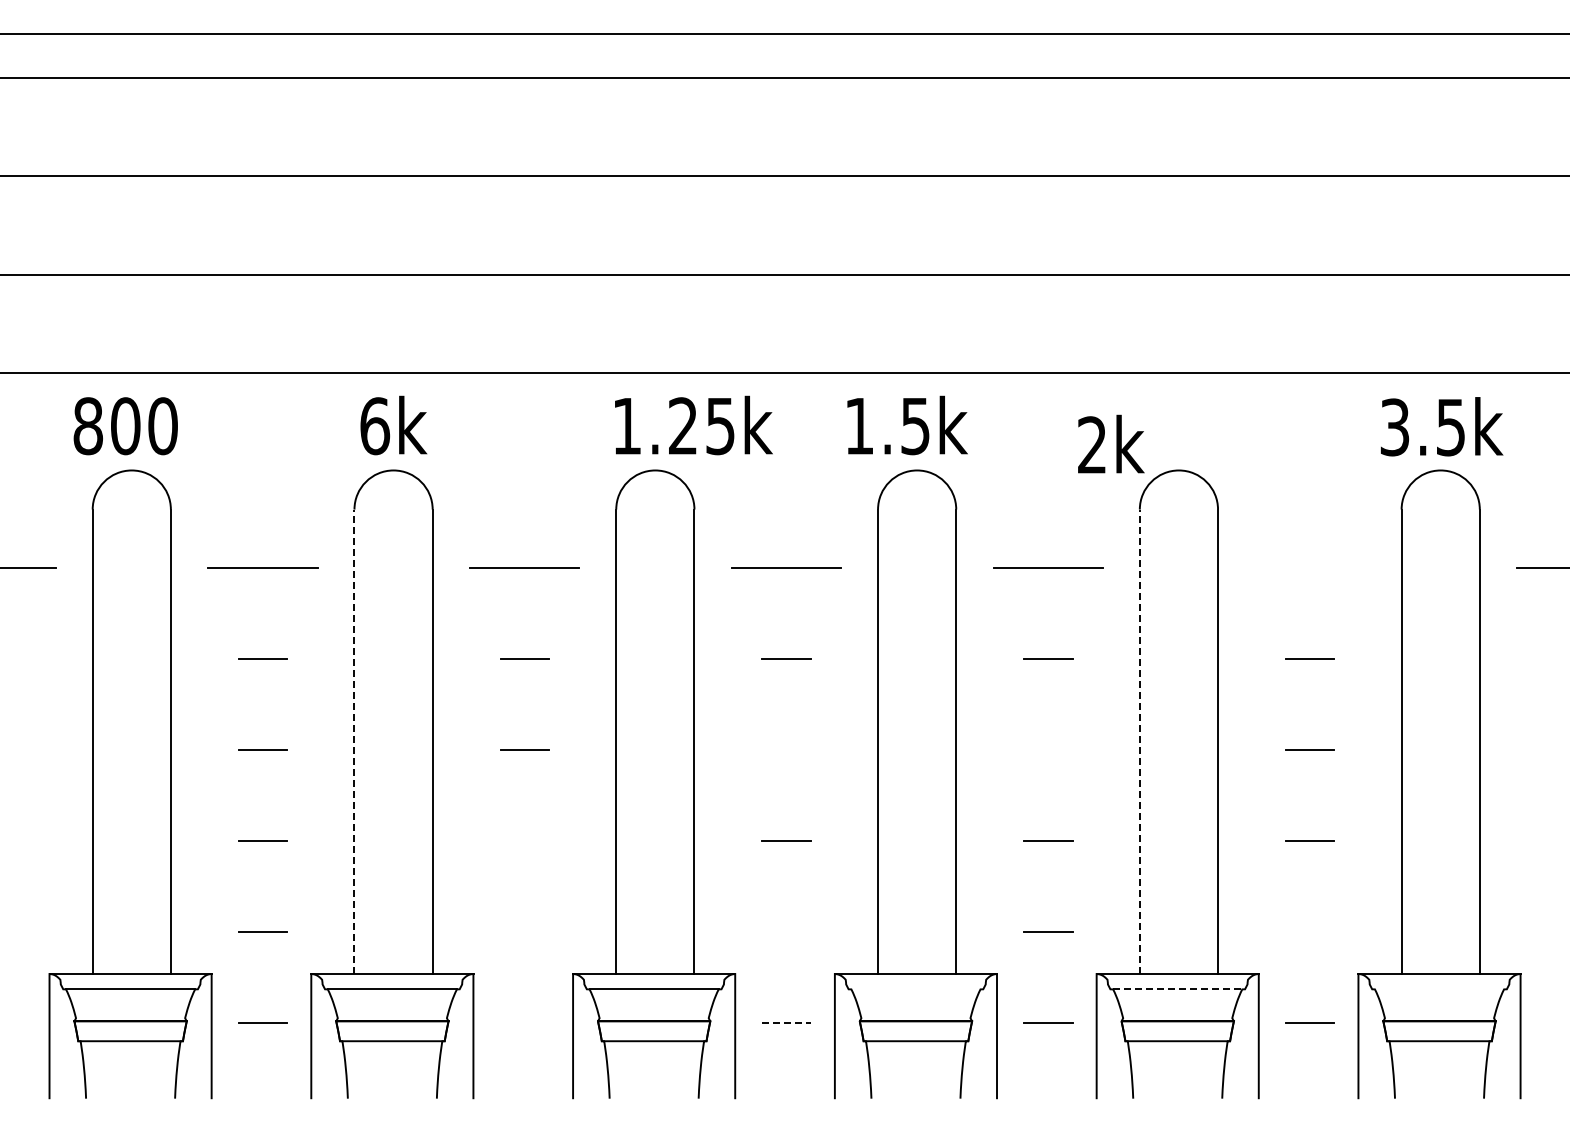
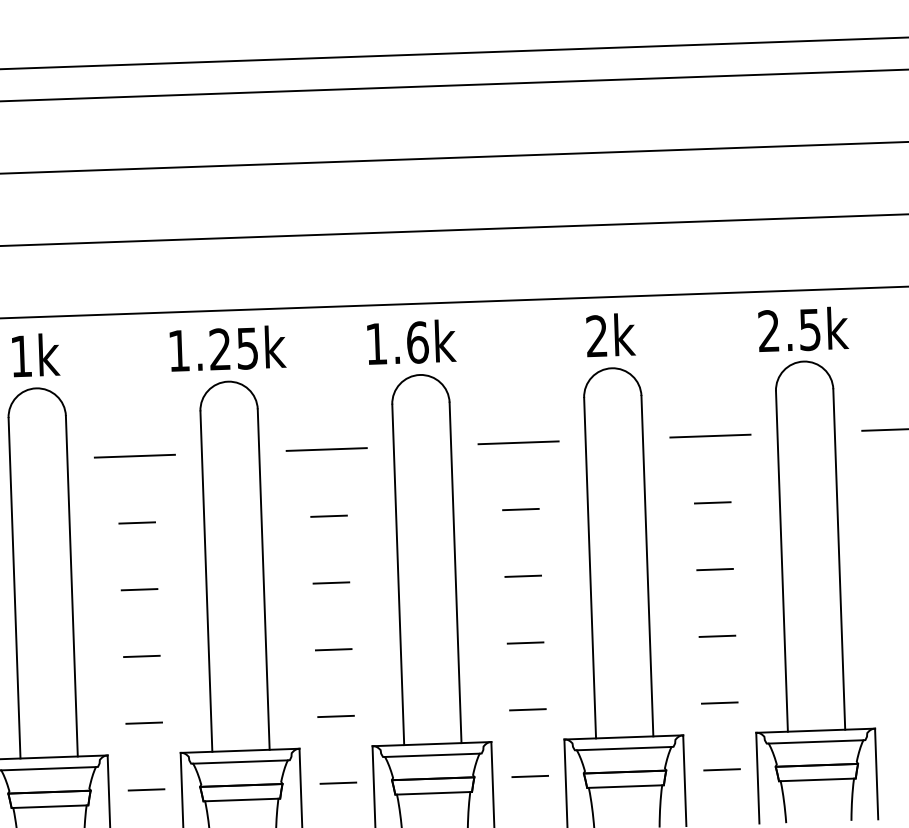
text: (693, 425) -> (227, 348), moved
text: (375, 426) -> (21, 356), 6k -> 1k
text: (915, 426) -> (417, 342), 1.5k -> 1.6k
text: (1394, 427) -> (768, 331), 3.5k -> 2.5k
text: (1111, 443) -> (611, 334), moved
line: (1309, 567) -> (709, 436), added
line: (354, 741) -> (14, 588), dashed -> solid
line: (1139, 741) -> (589, 567), dashed -> solid
line: (786, 749) -> (331, 582), added
line: (1048, 749) -> (523, 576), added
line: (524, 840) -> (141, 656), added
line: (524, 931) -> (144, 722), added
line: (786, 931) -> (336, 716), added
line: (1309, 931) -> (719, 702), added
line: (915, 989) -> (432, 755), added
line: (1177, 989) -> (624, 748), dashed -> solid
line: (1439, 989) -> (816, 741), added
line: (524, 1022) -> (146, 789), added
line: (787, 1022) -> (339, 782), dashed -> solid

